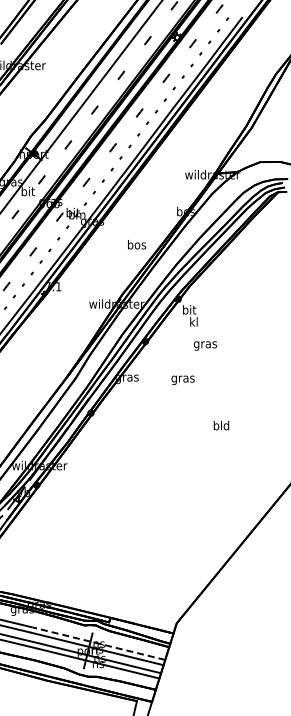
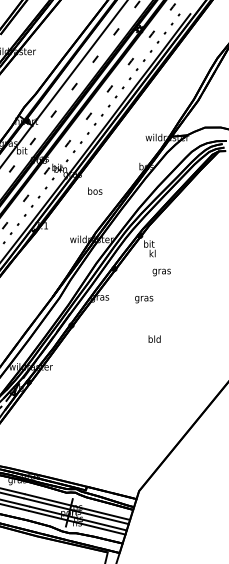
text: (137, 244) -> (95, 190), moved
text: (221, 425) -> (154, 339), moved
line: (98, 643) -> (77, 507), dashed -> solid

